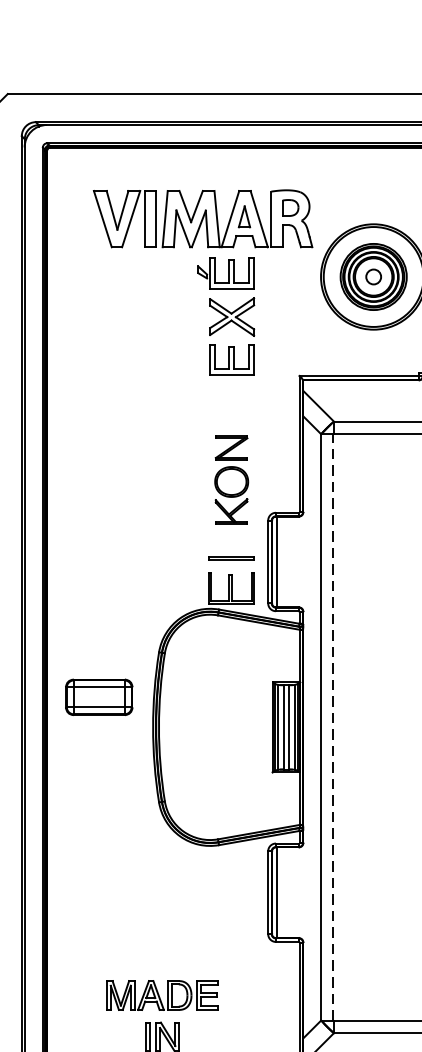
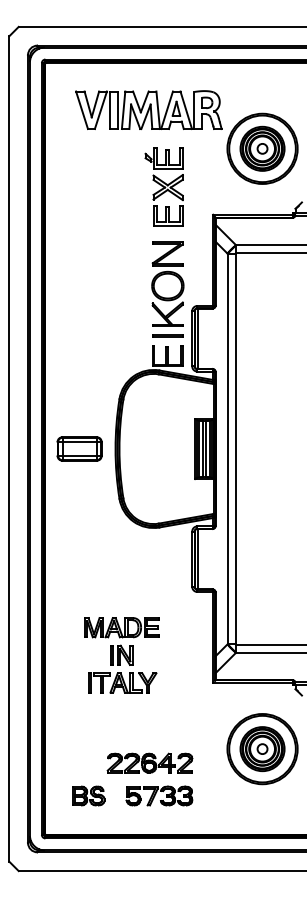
part: (225, 315) -> (163, 186), moved
part: (231, 479) -> (167, 283), size x1.43
part: (99, 696) -> (79, 448), moved
line: (333, 726) -> (235, 448), dashed -> solid

